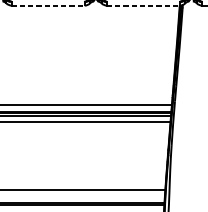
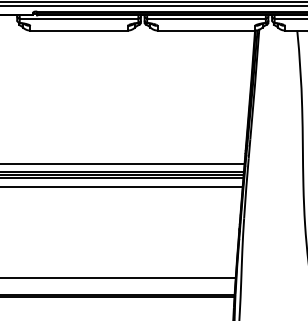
line: (48, 5) -> (79, 30), dashed -> solid
line: (143, 5) -> (206, 30), dashed -> solid

